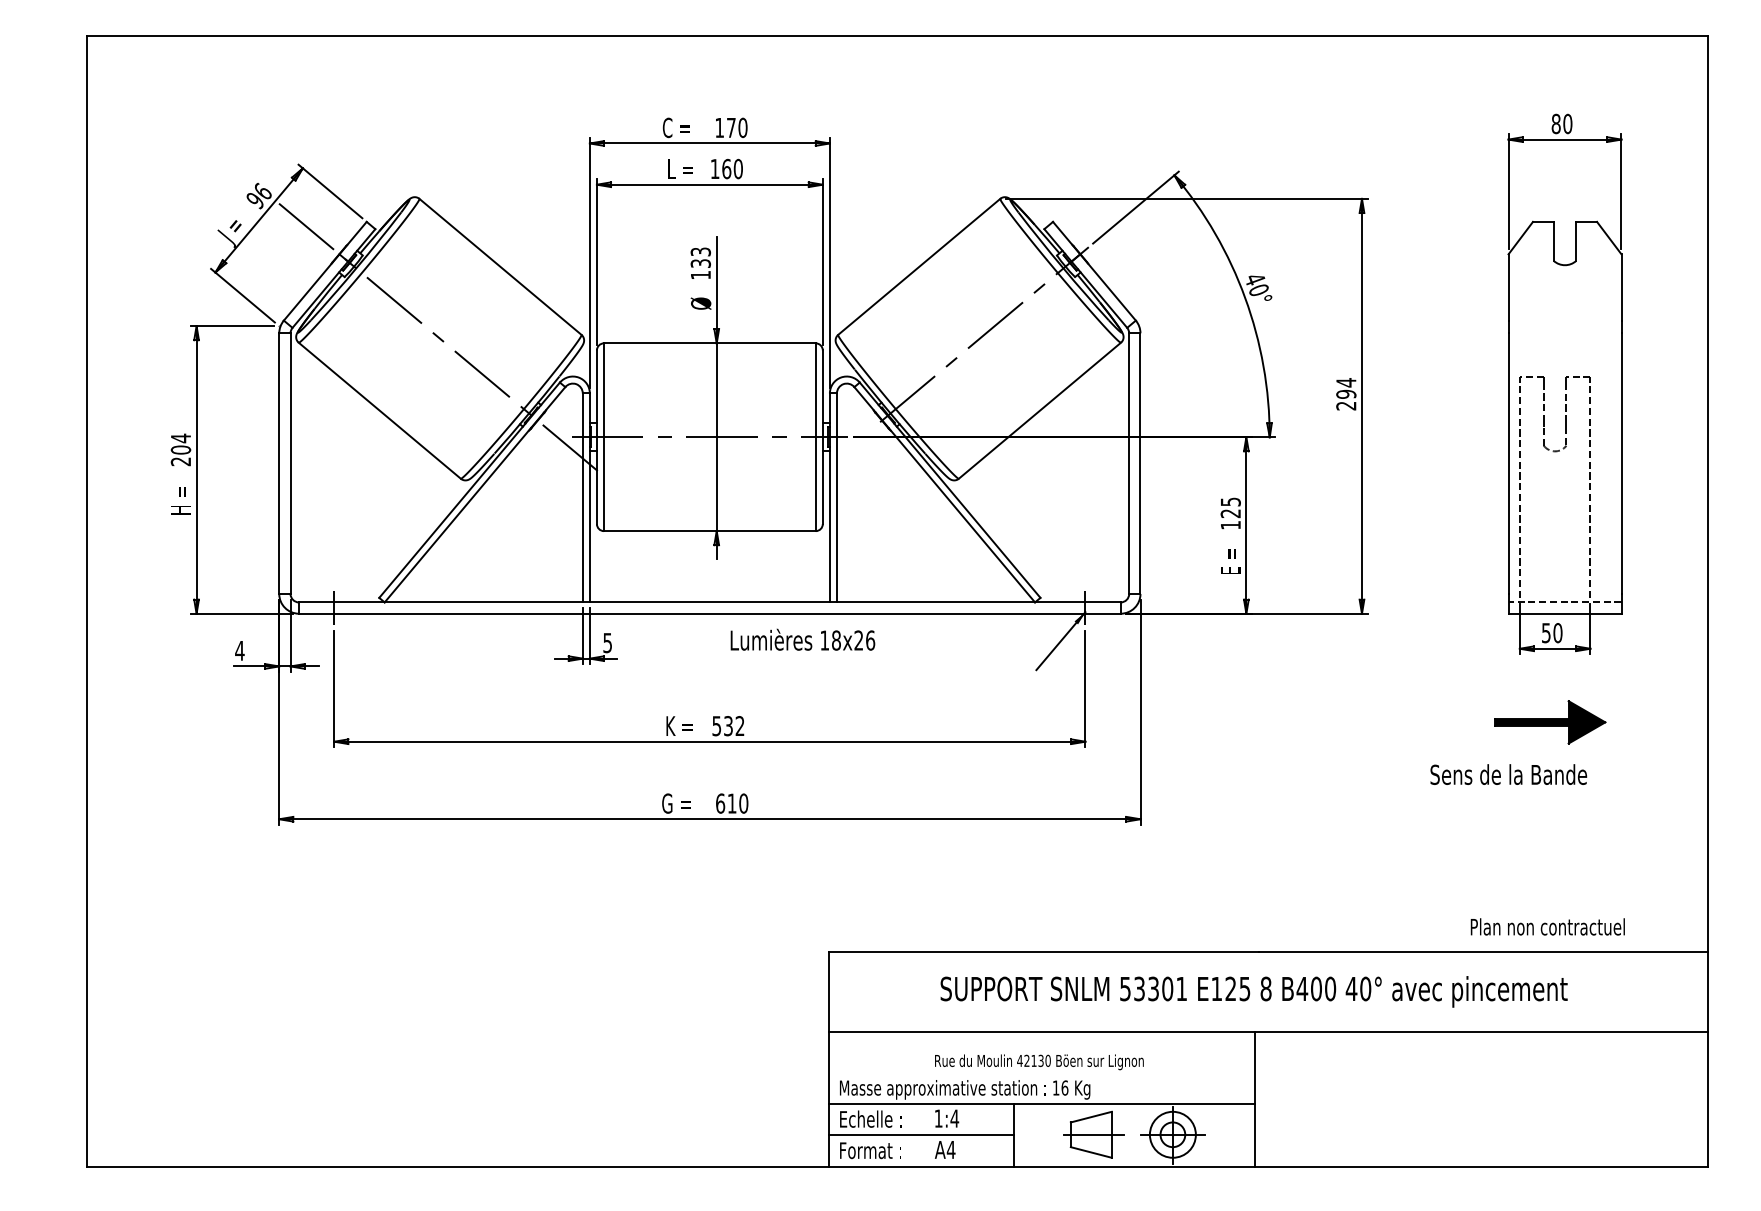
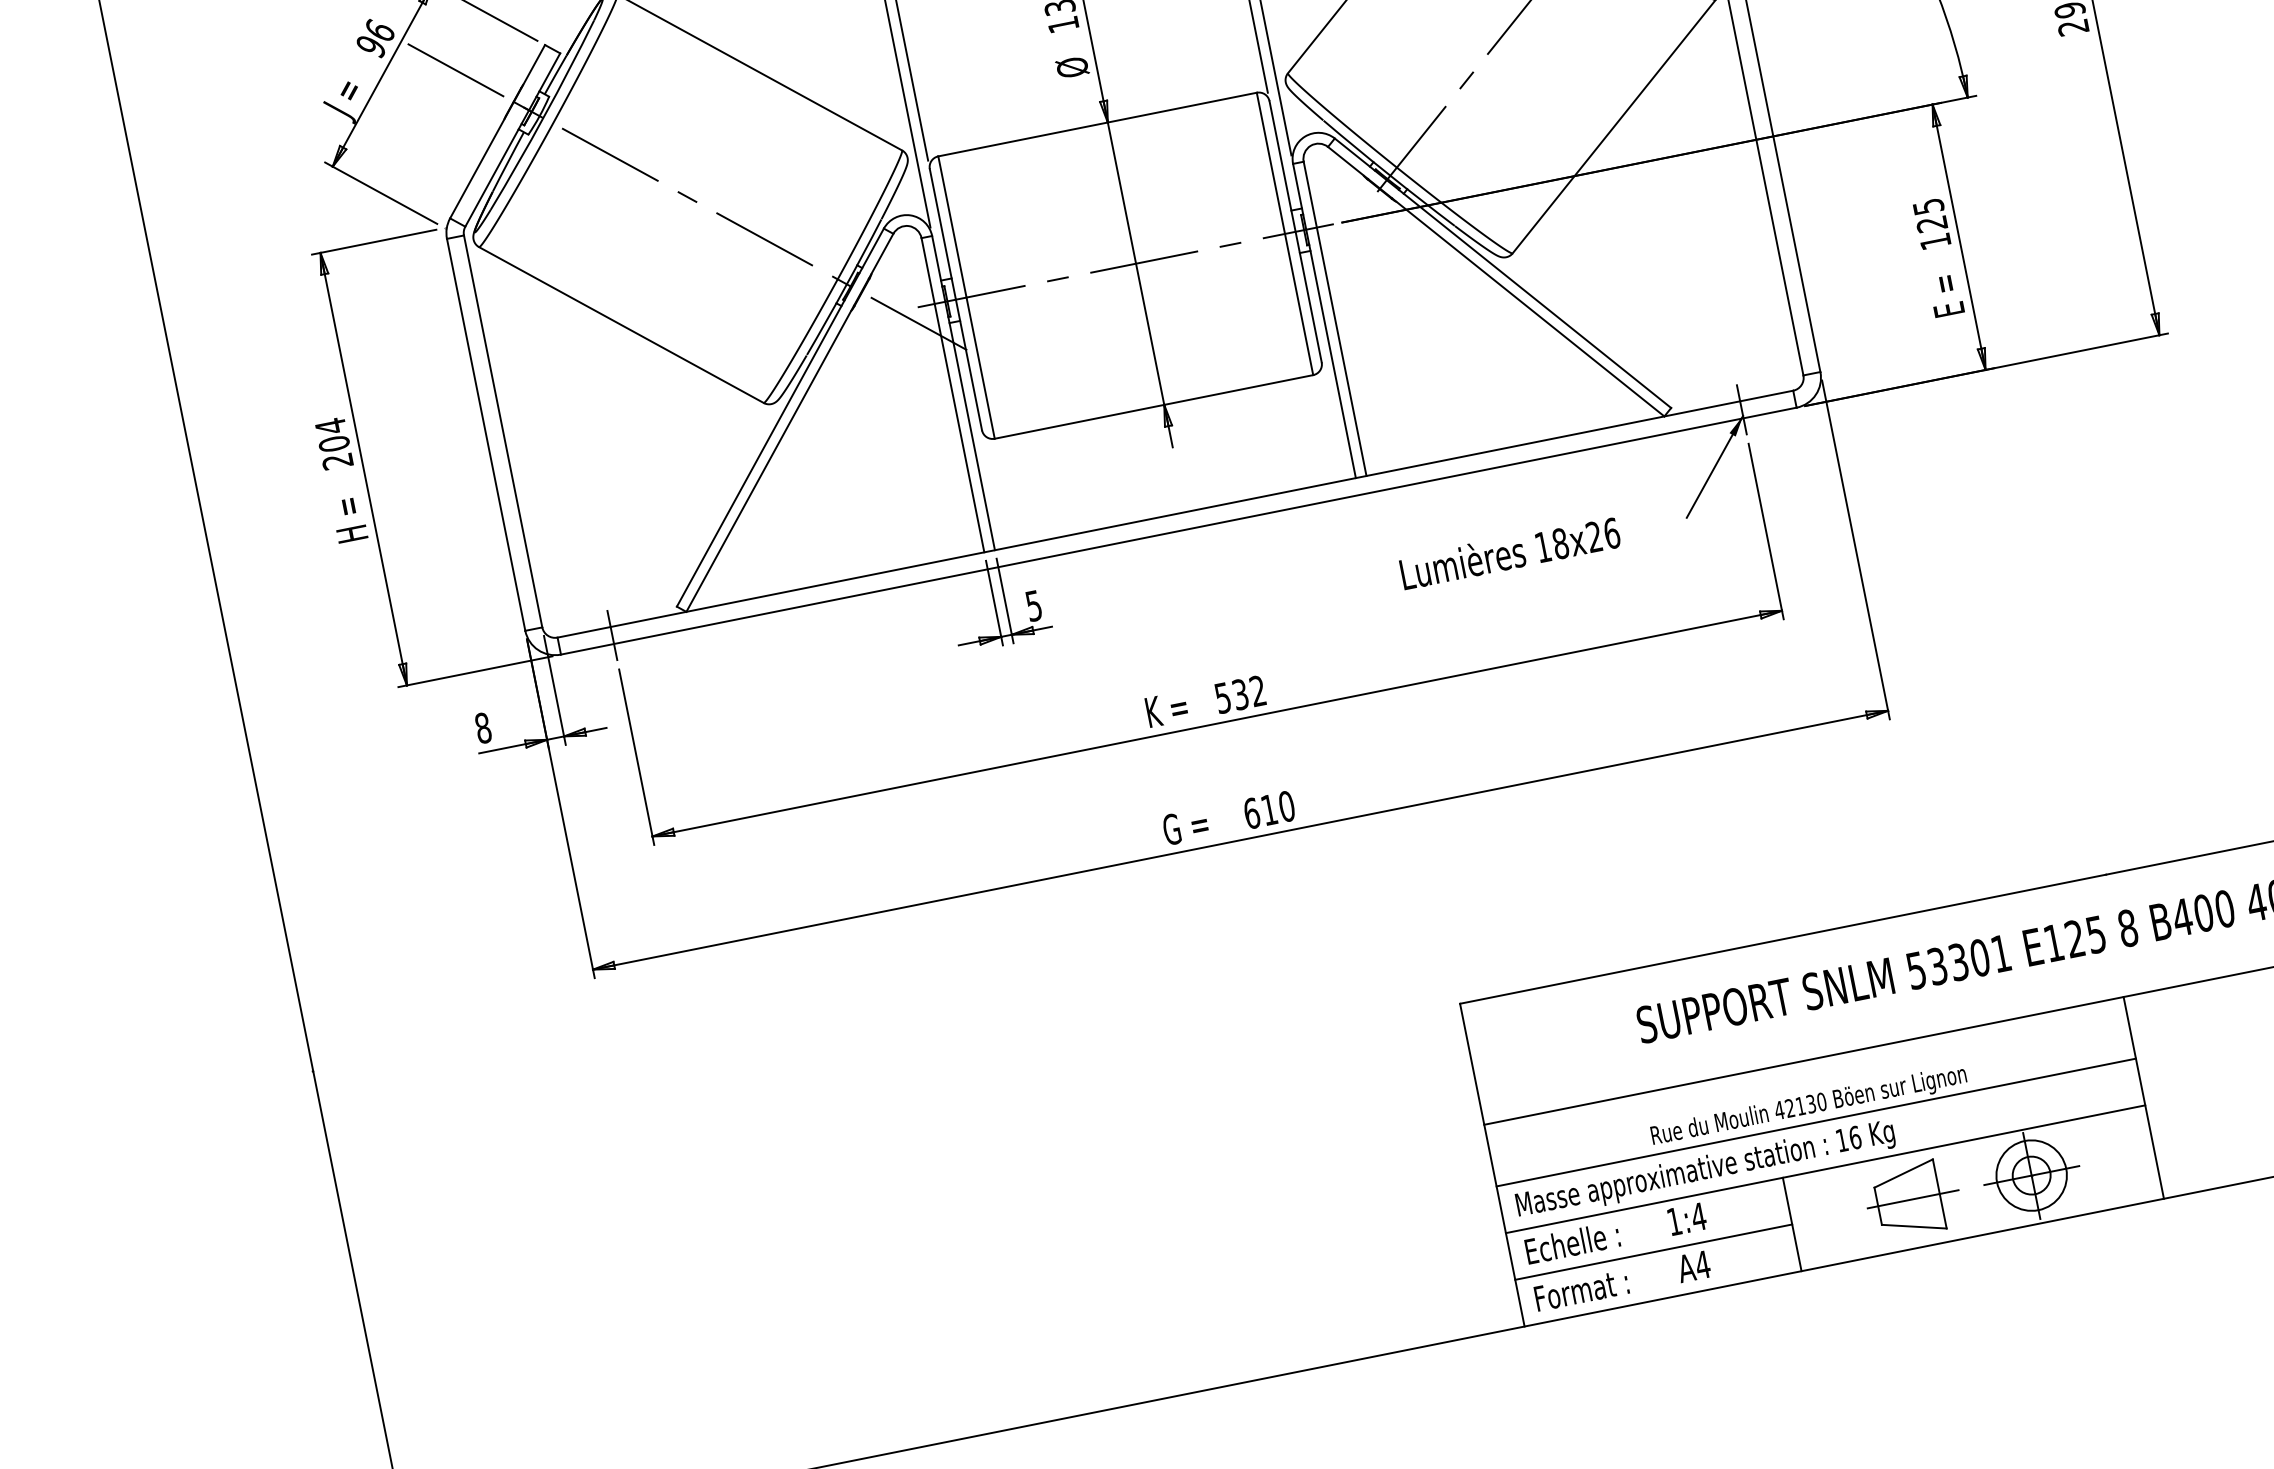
text: (802, 639) -> (1509, 552), moved
text: (239, 650) -> (482, 727), 4 -> 8
line: (1041, 1073) -> (1815, 1122), added

